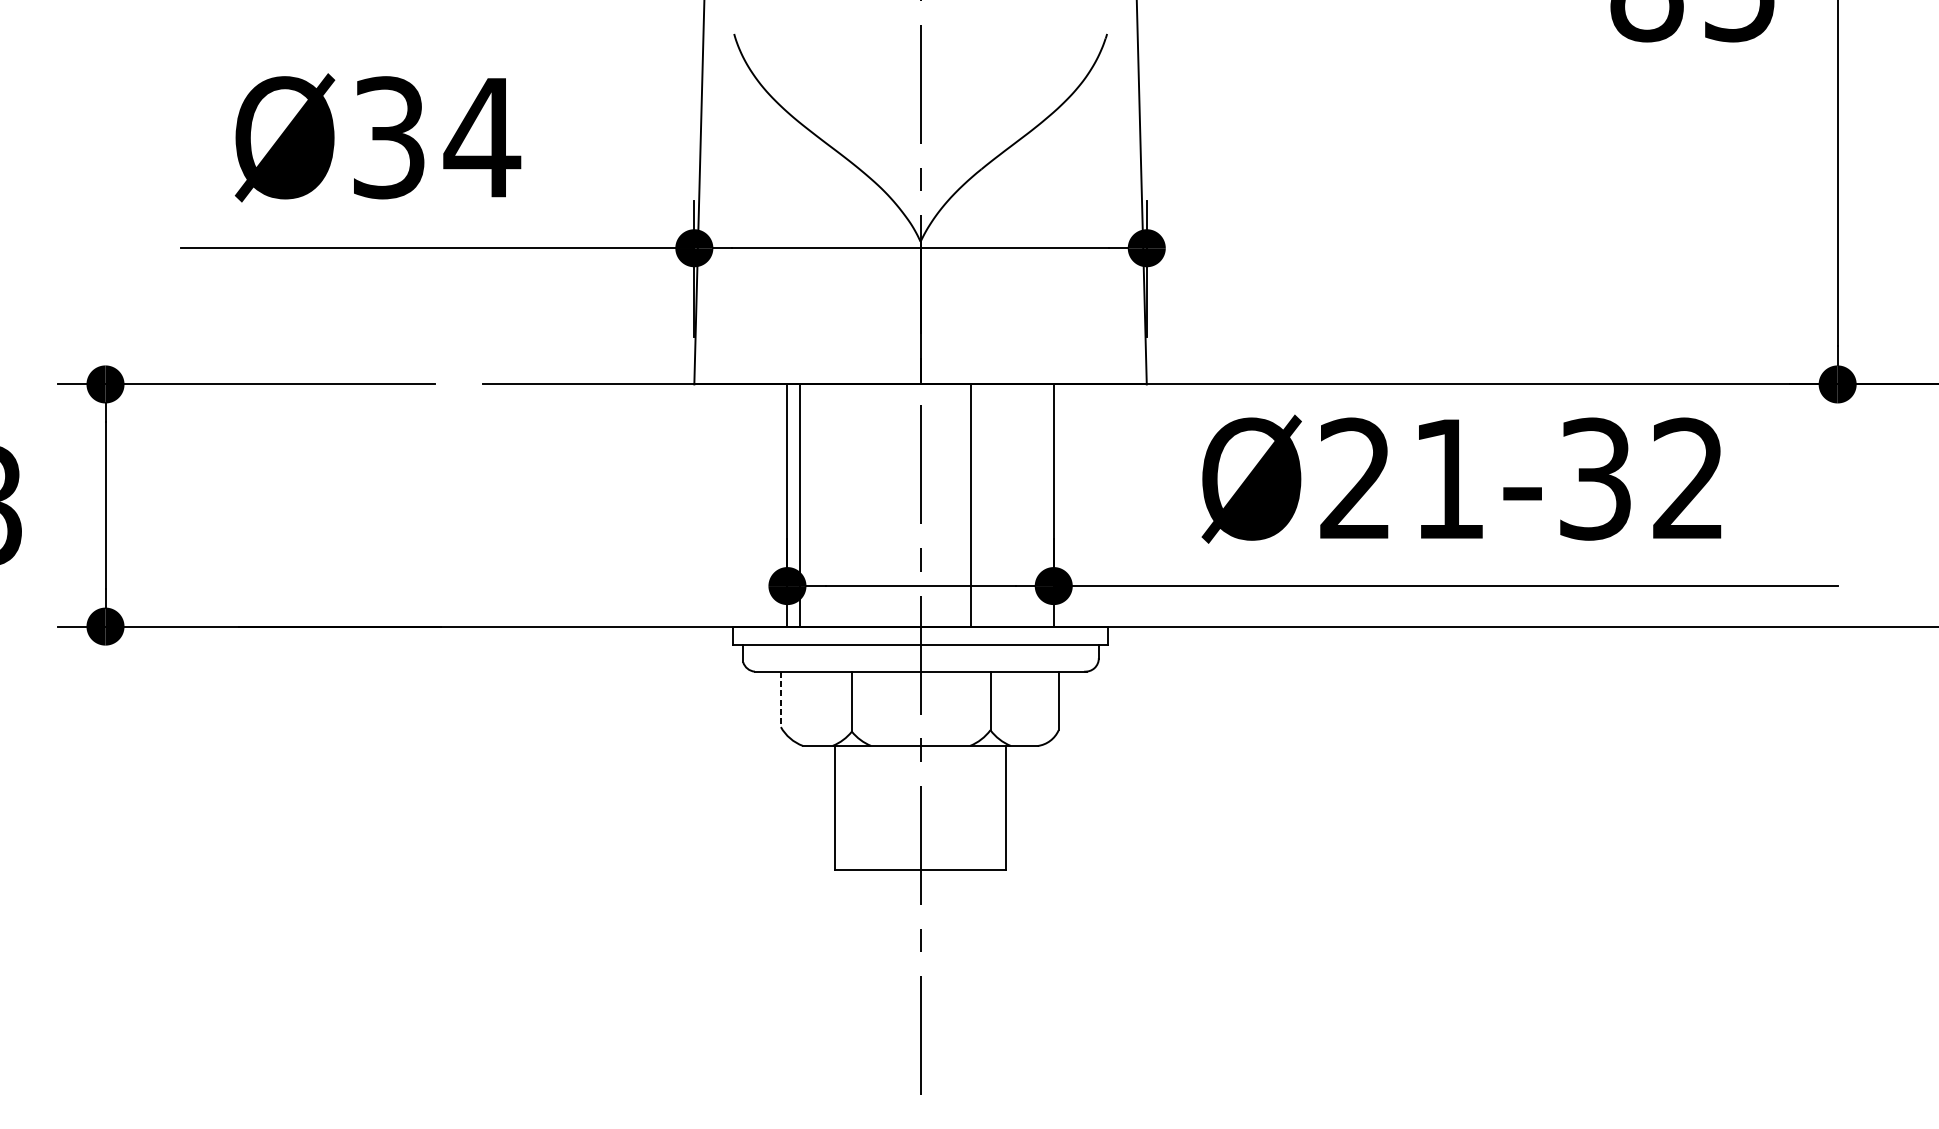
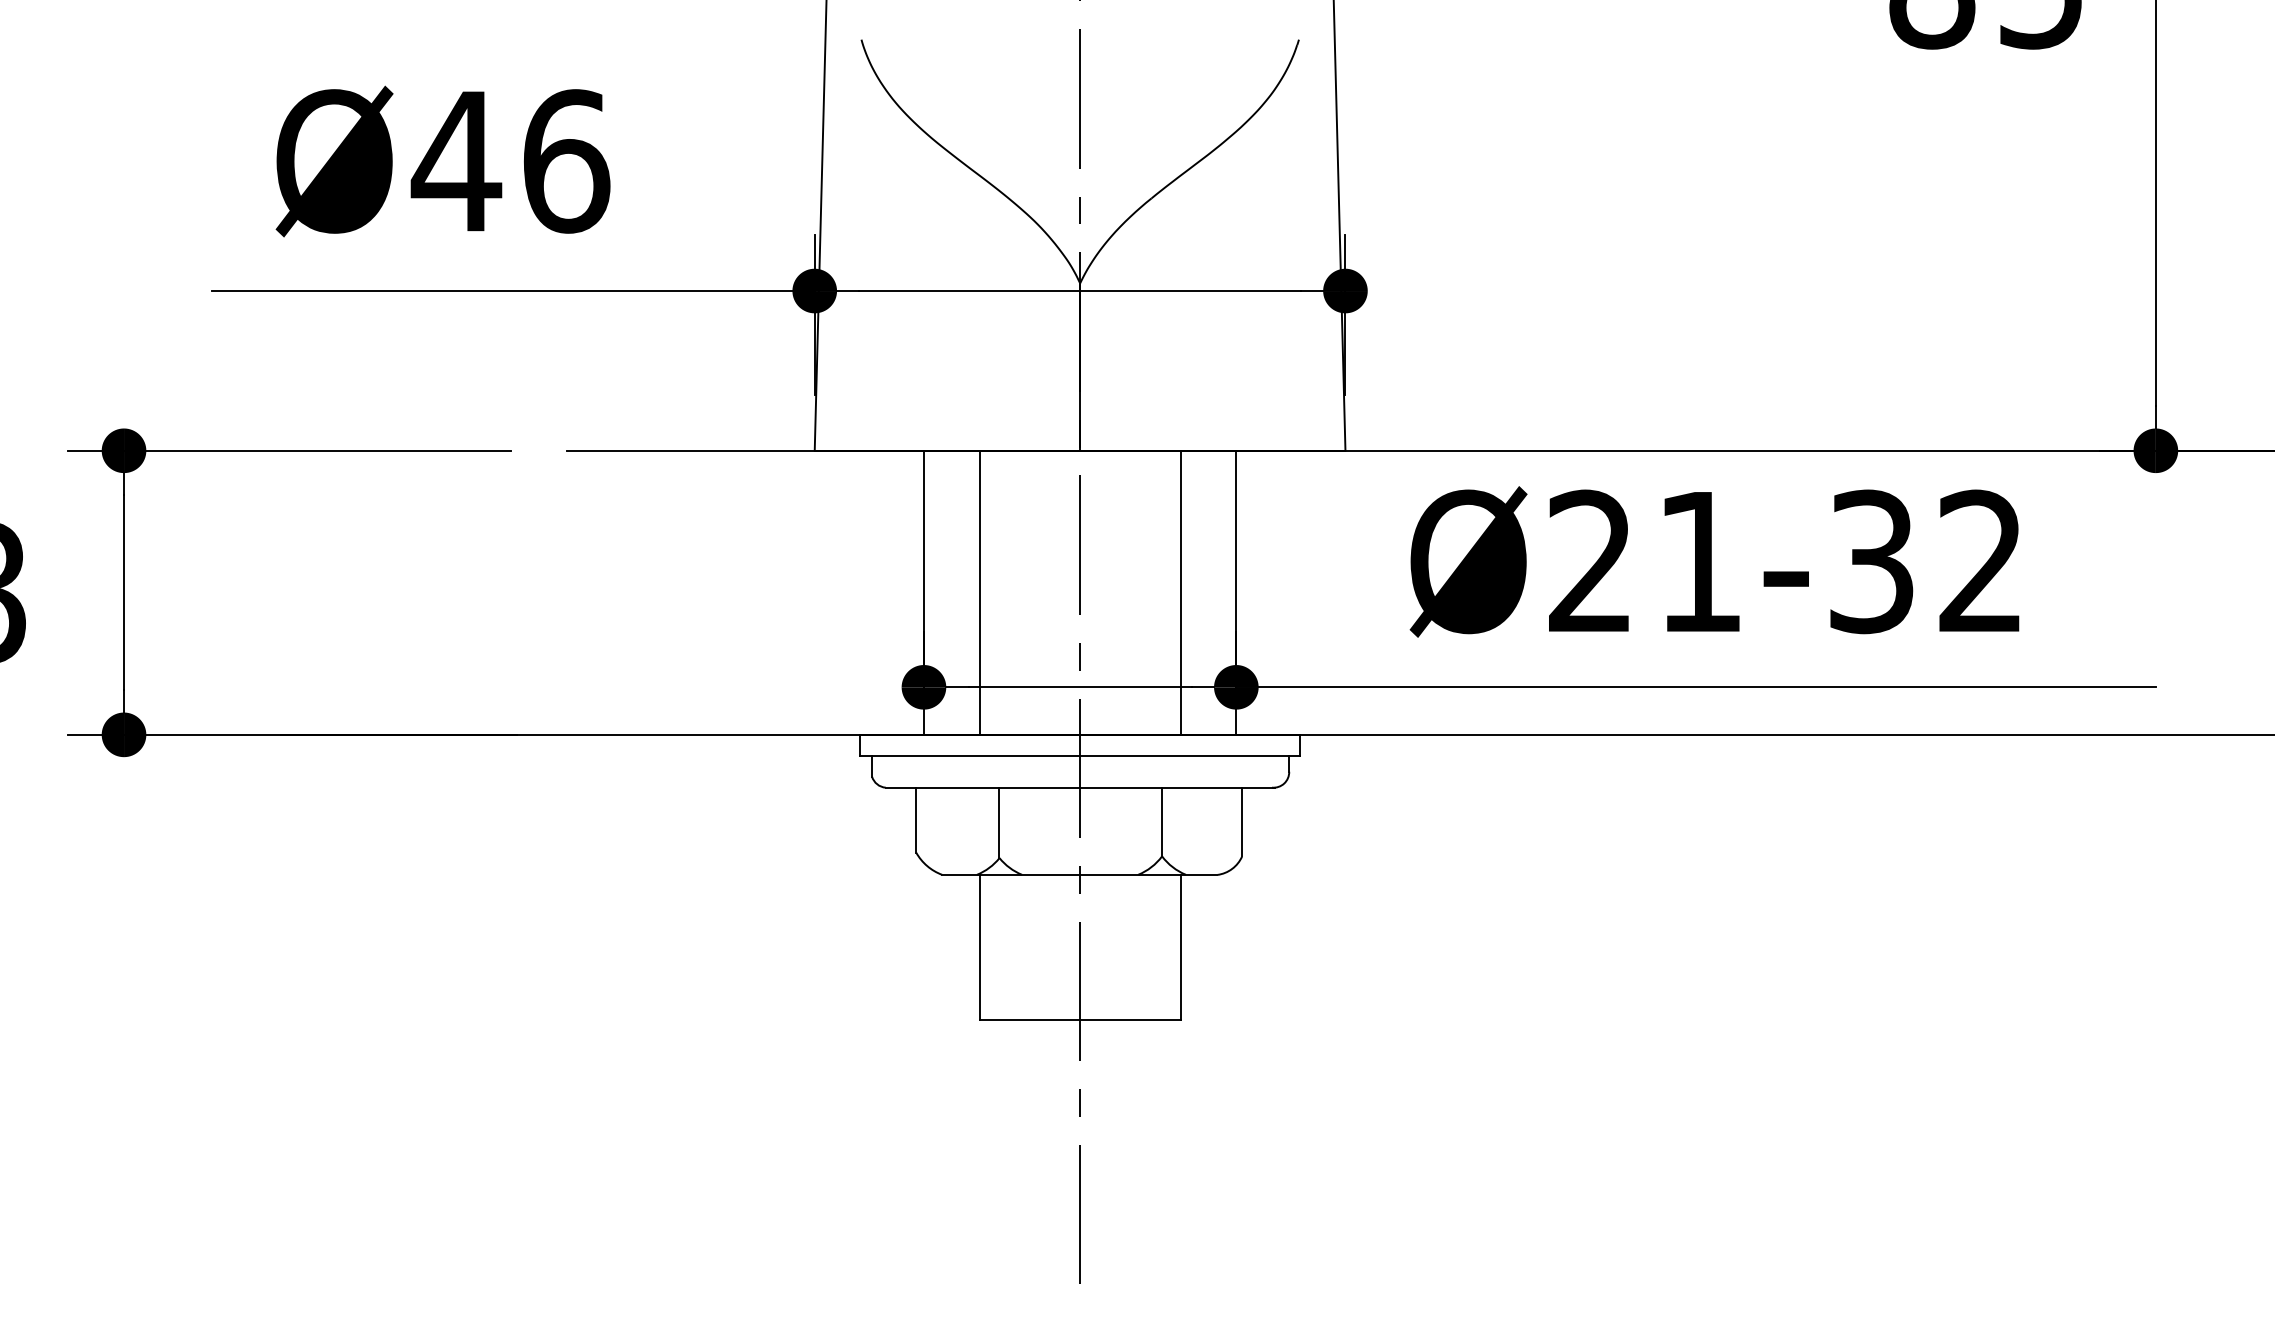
text: (434, 137) -> (510, 161), Ø34 -> Ø46
line: (799, 505) -> (979, 592), moved
line: (971, 505) -> (1180, 592), moved
line: (781, 699) -> (916, 820), dashed -> solid

